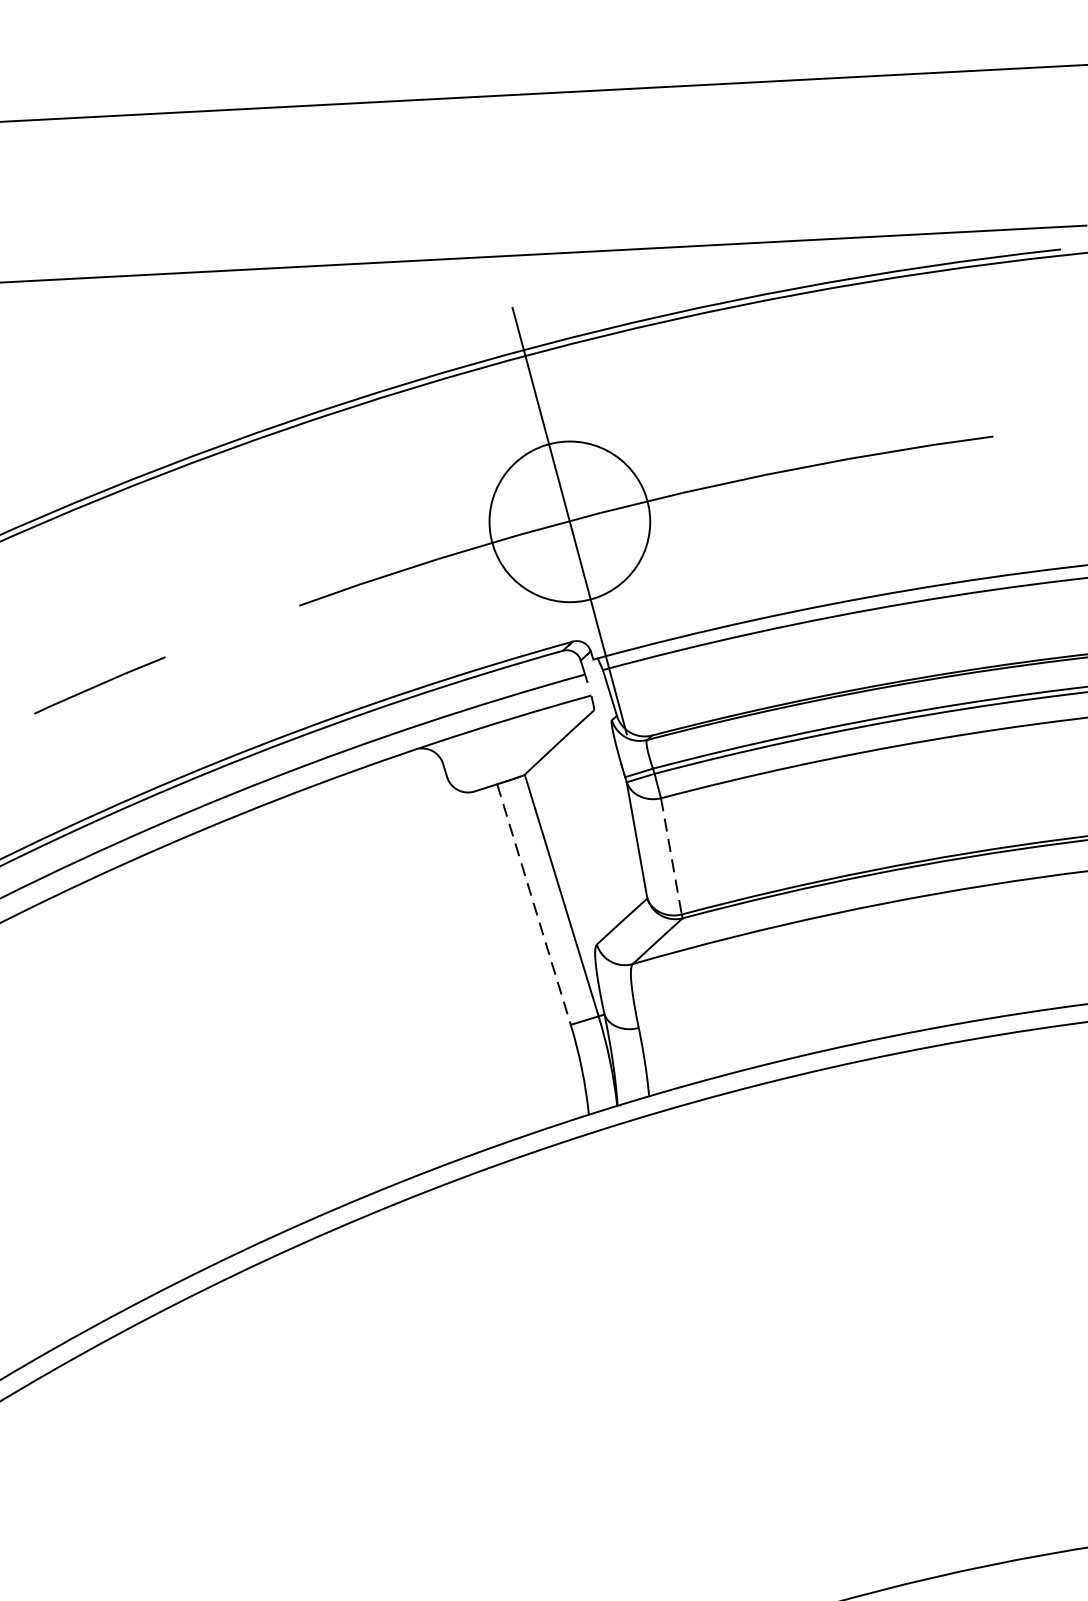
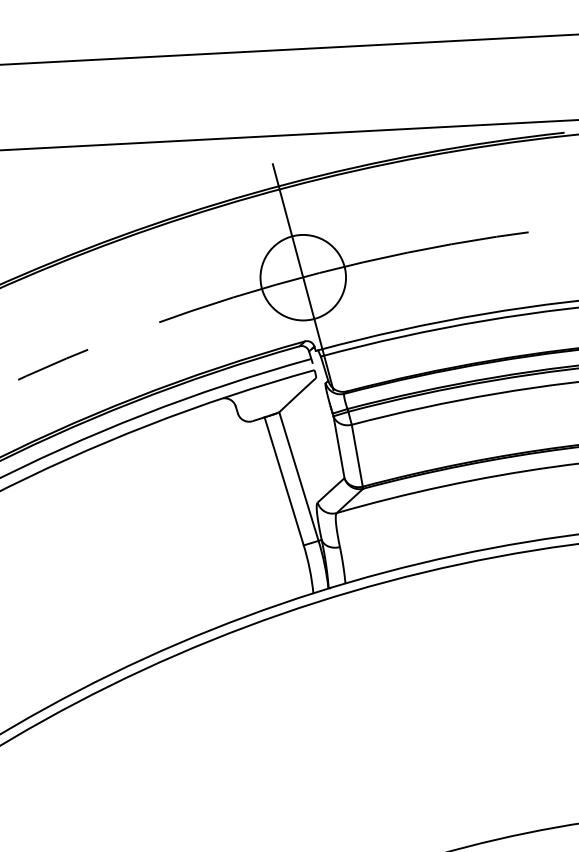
line: (671, 857) -> (357, 456), dashed -> solid
line: (534, 904) -> (284, 481), dashed -> solid

